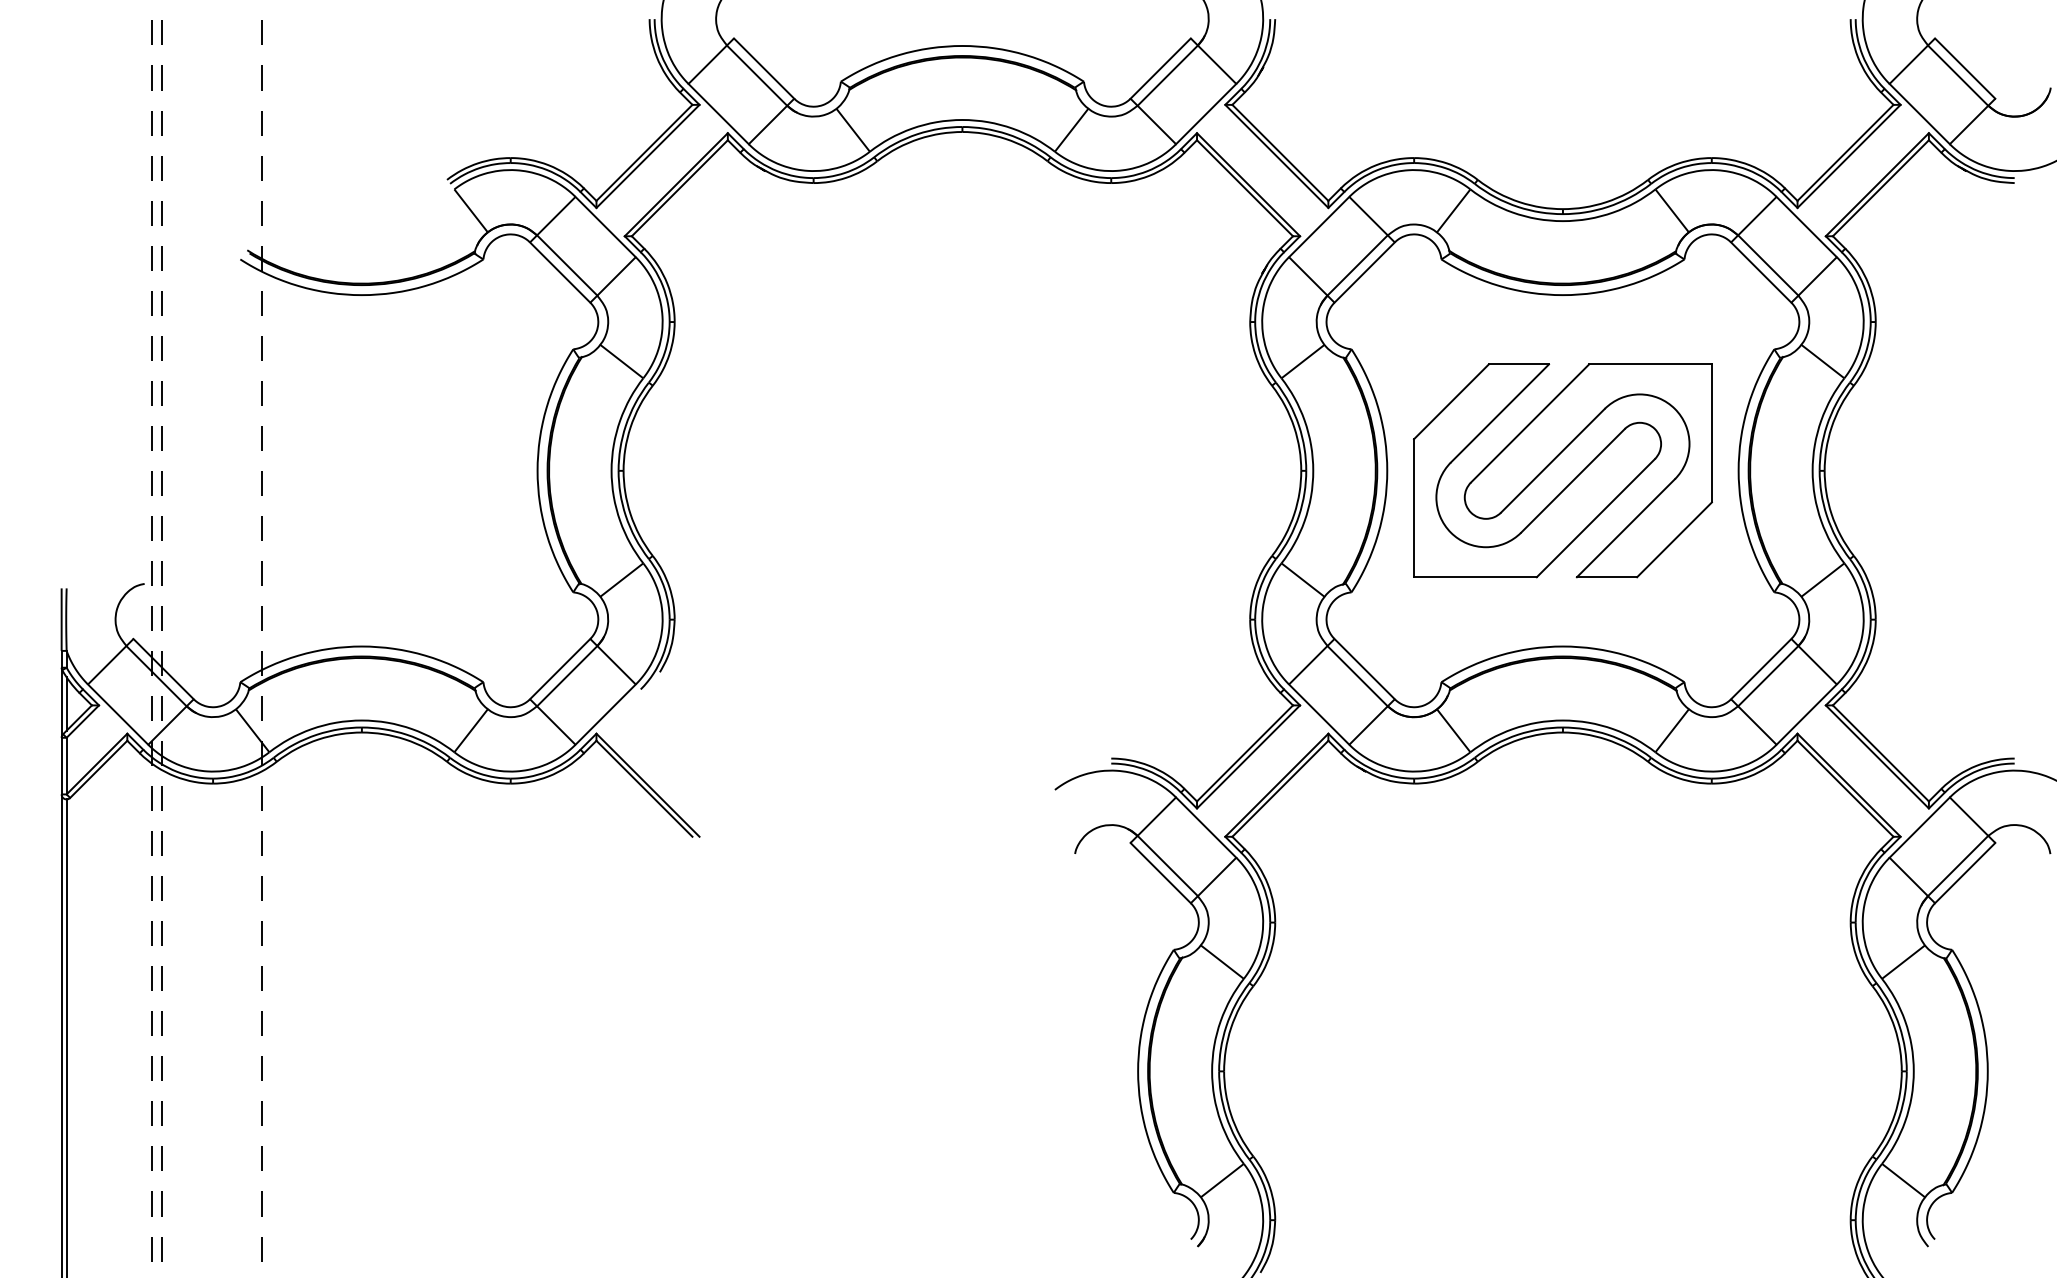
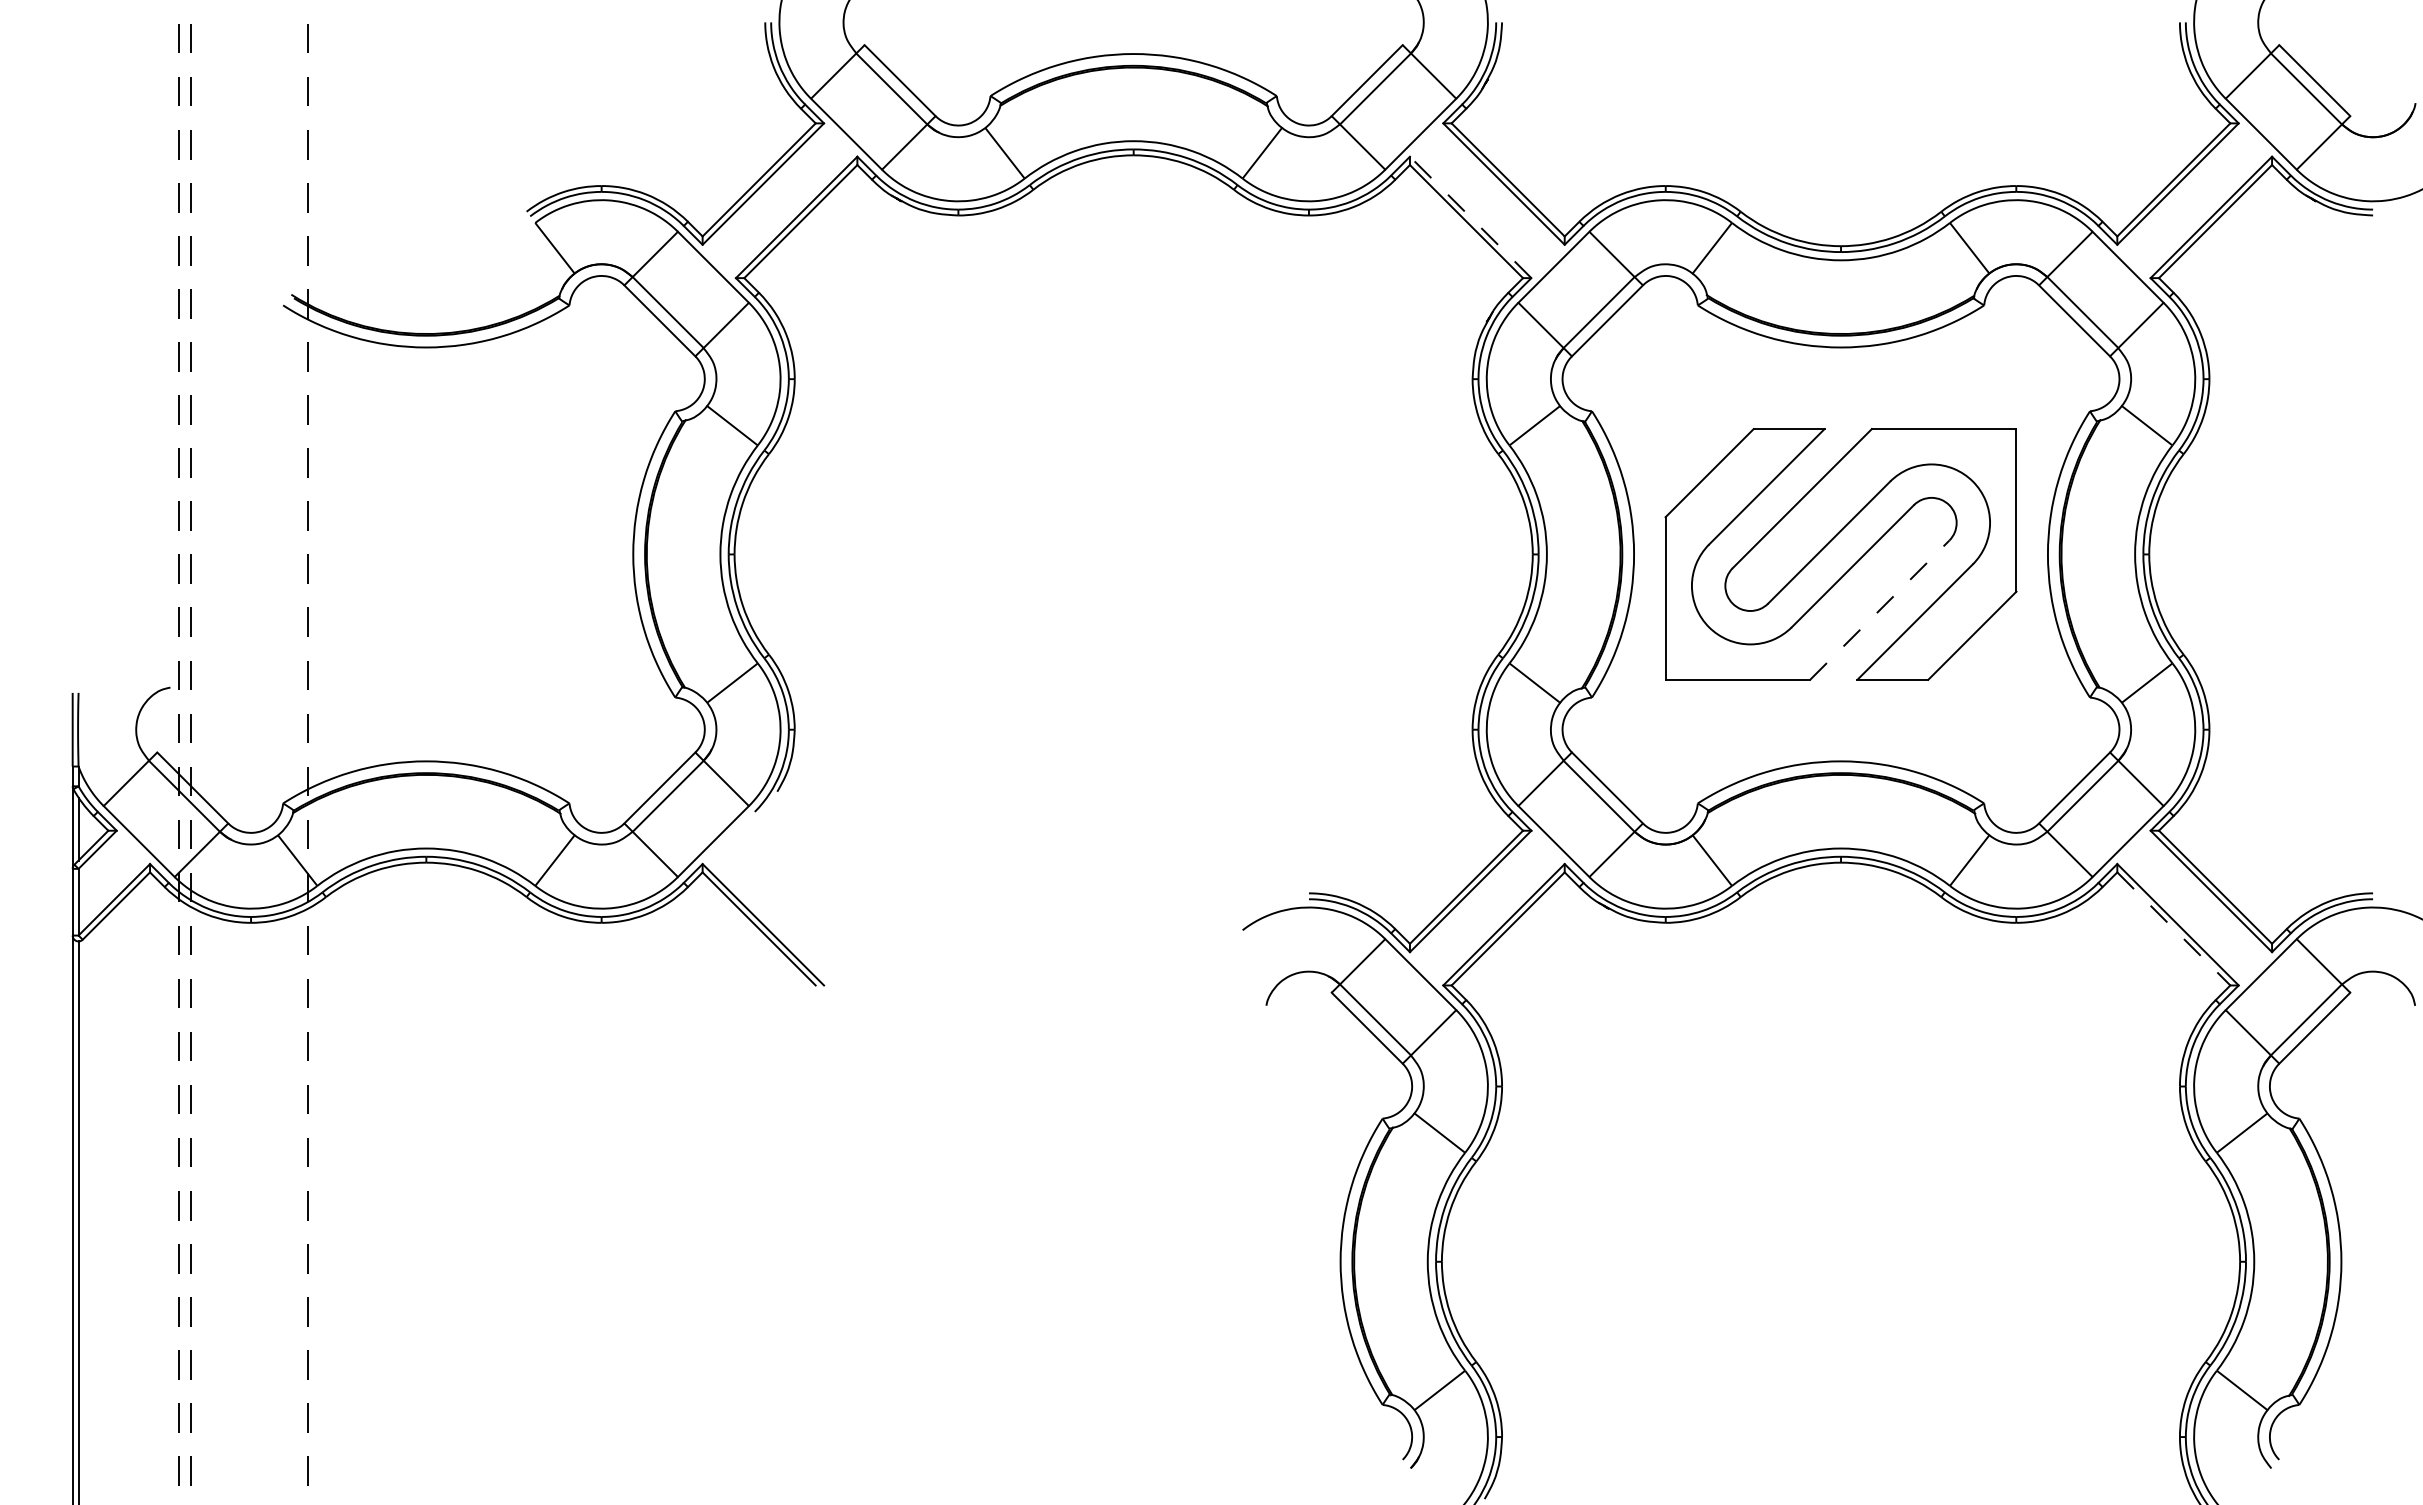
line: (1248, 184) -> (1470, 217), solid -> dashed
line: (1596, 517) -> (1880, 609), solid -> dashed
line: (1845, 788) -> (2173, 928), solid -> dashed

